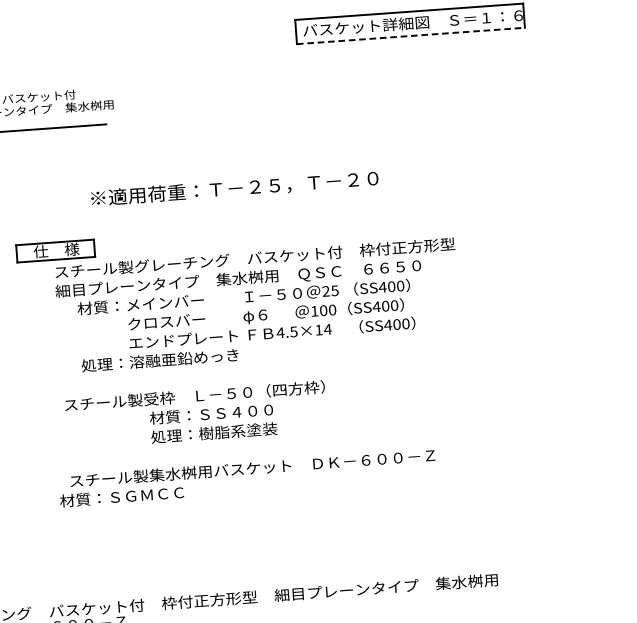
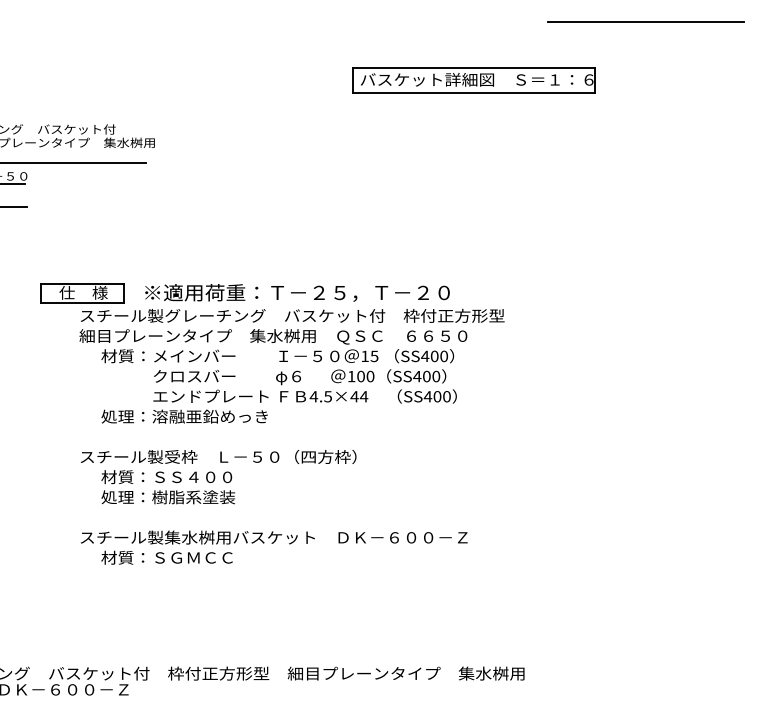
line: (411, 36) -> (474, 93), dashed -> solid
text: (234, 188) -> (297, 292), moved
text: (325, 290) -> (364, 355), 25 -> 15
text: (318, 329) -> (354, 396), 4.5×14 -> 4.5×44
text: (213, 423) -> (168, 487), moved
text: (121, 496) -> (166, 557), moved

